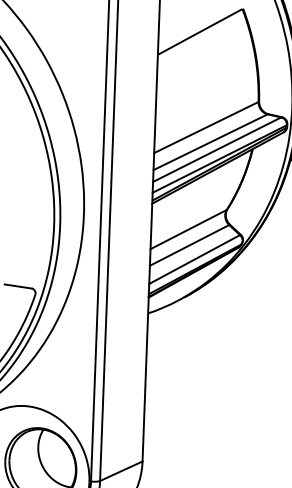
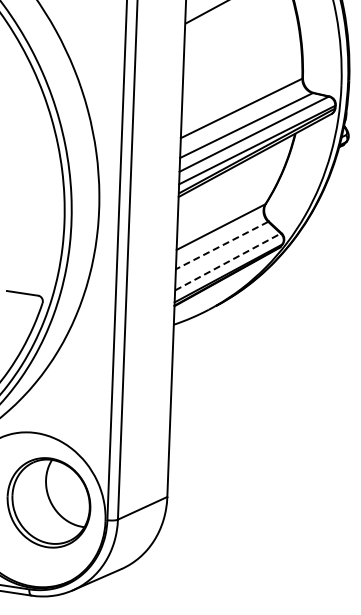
line: (189, 245) -> (222, 245), solid -> dashed
line: (195, 259) -> (228, 261), solid -> dashed

